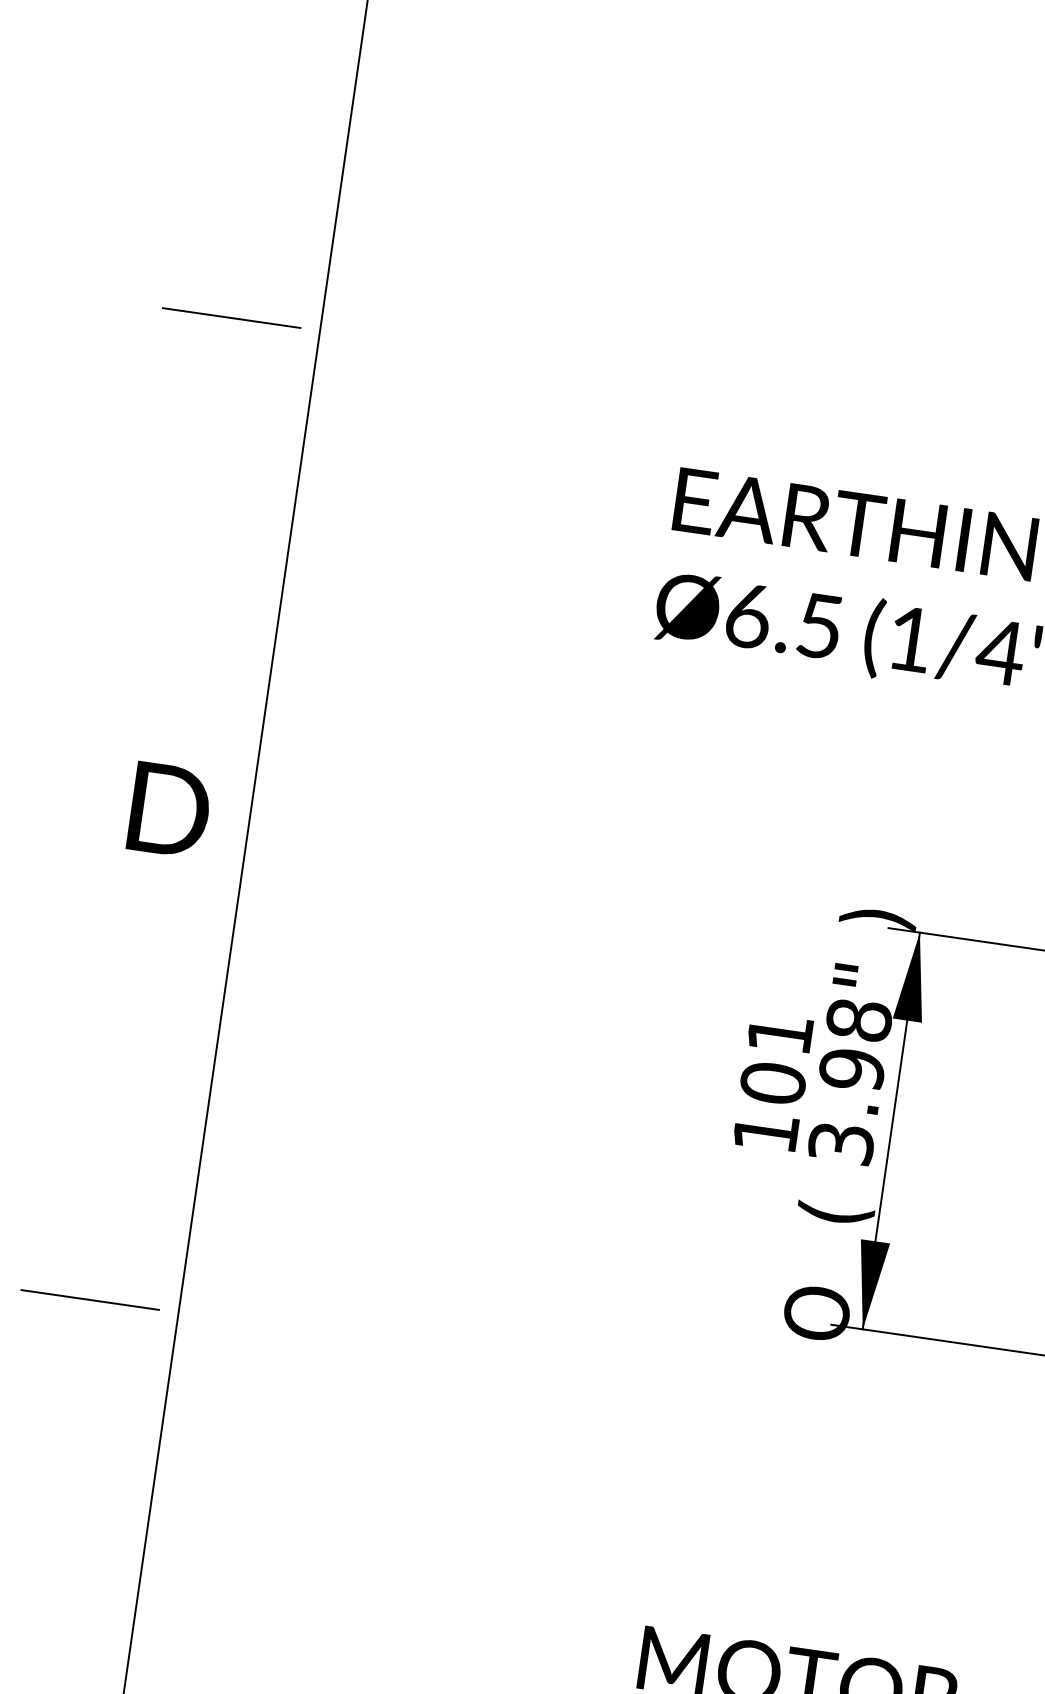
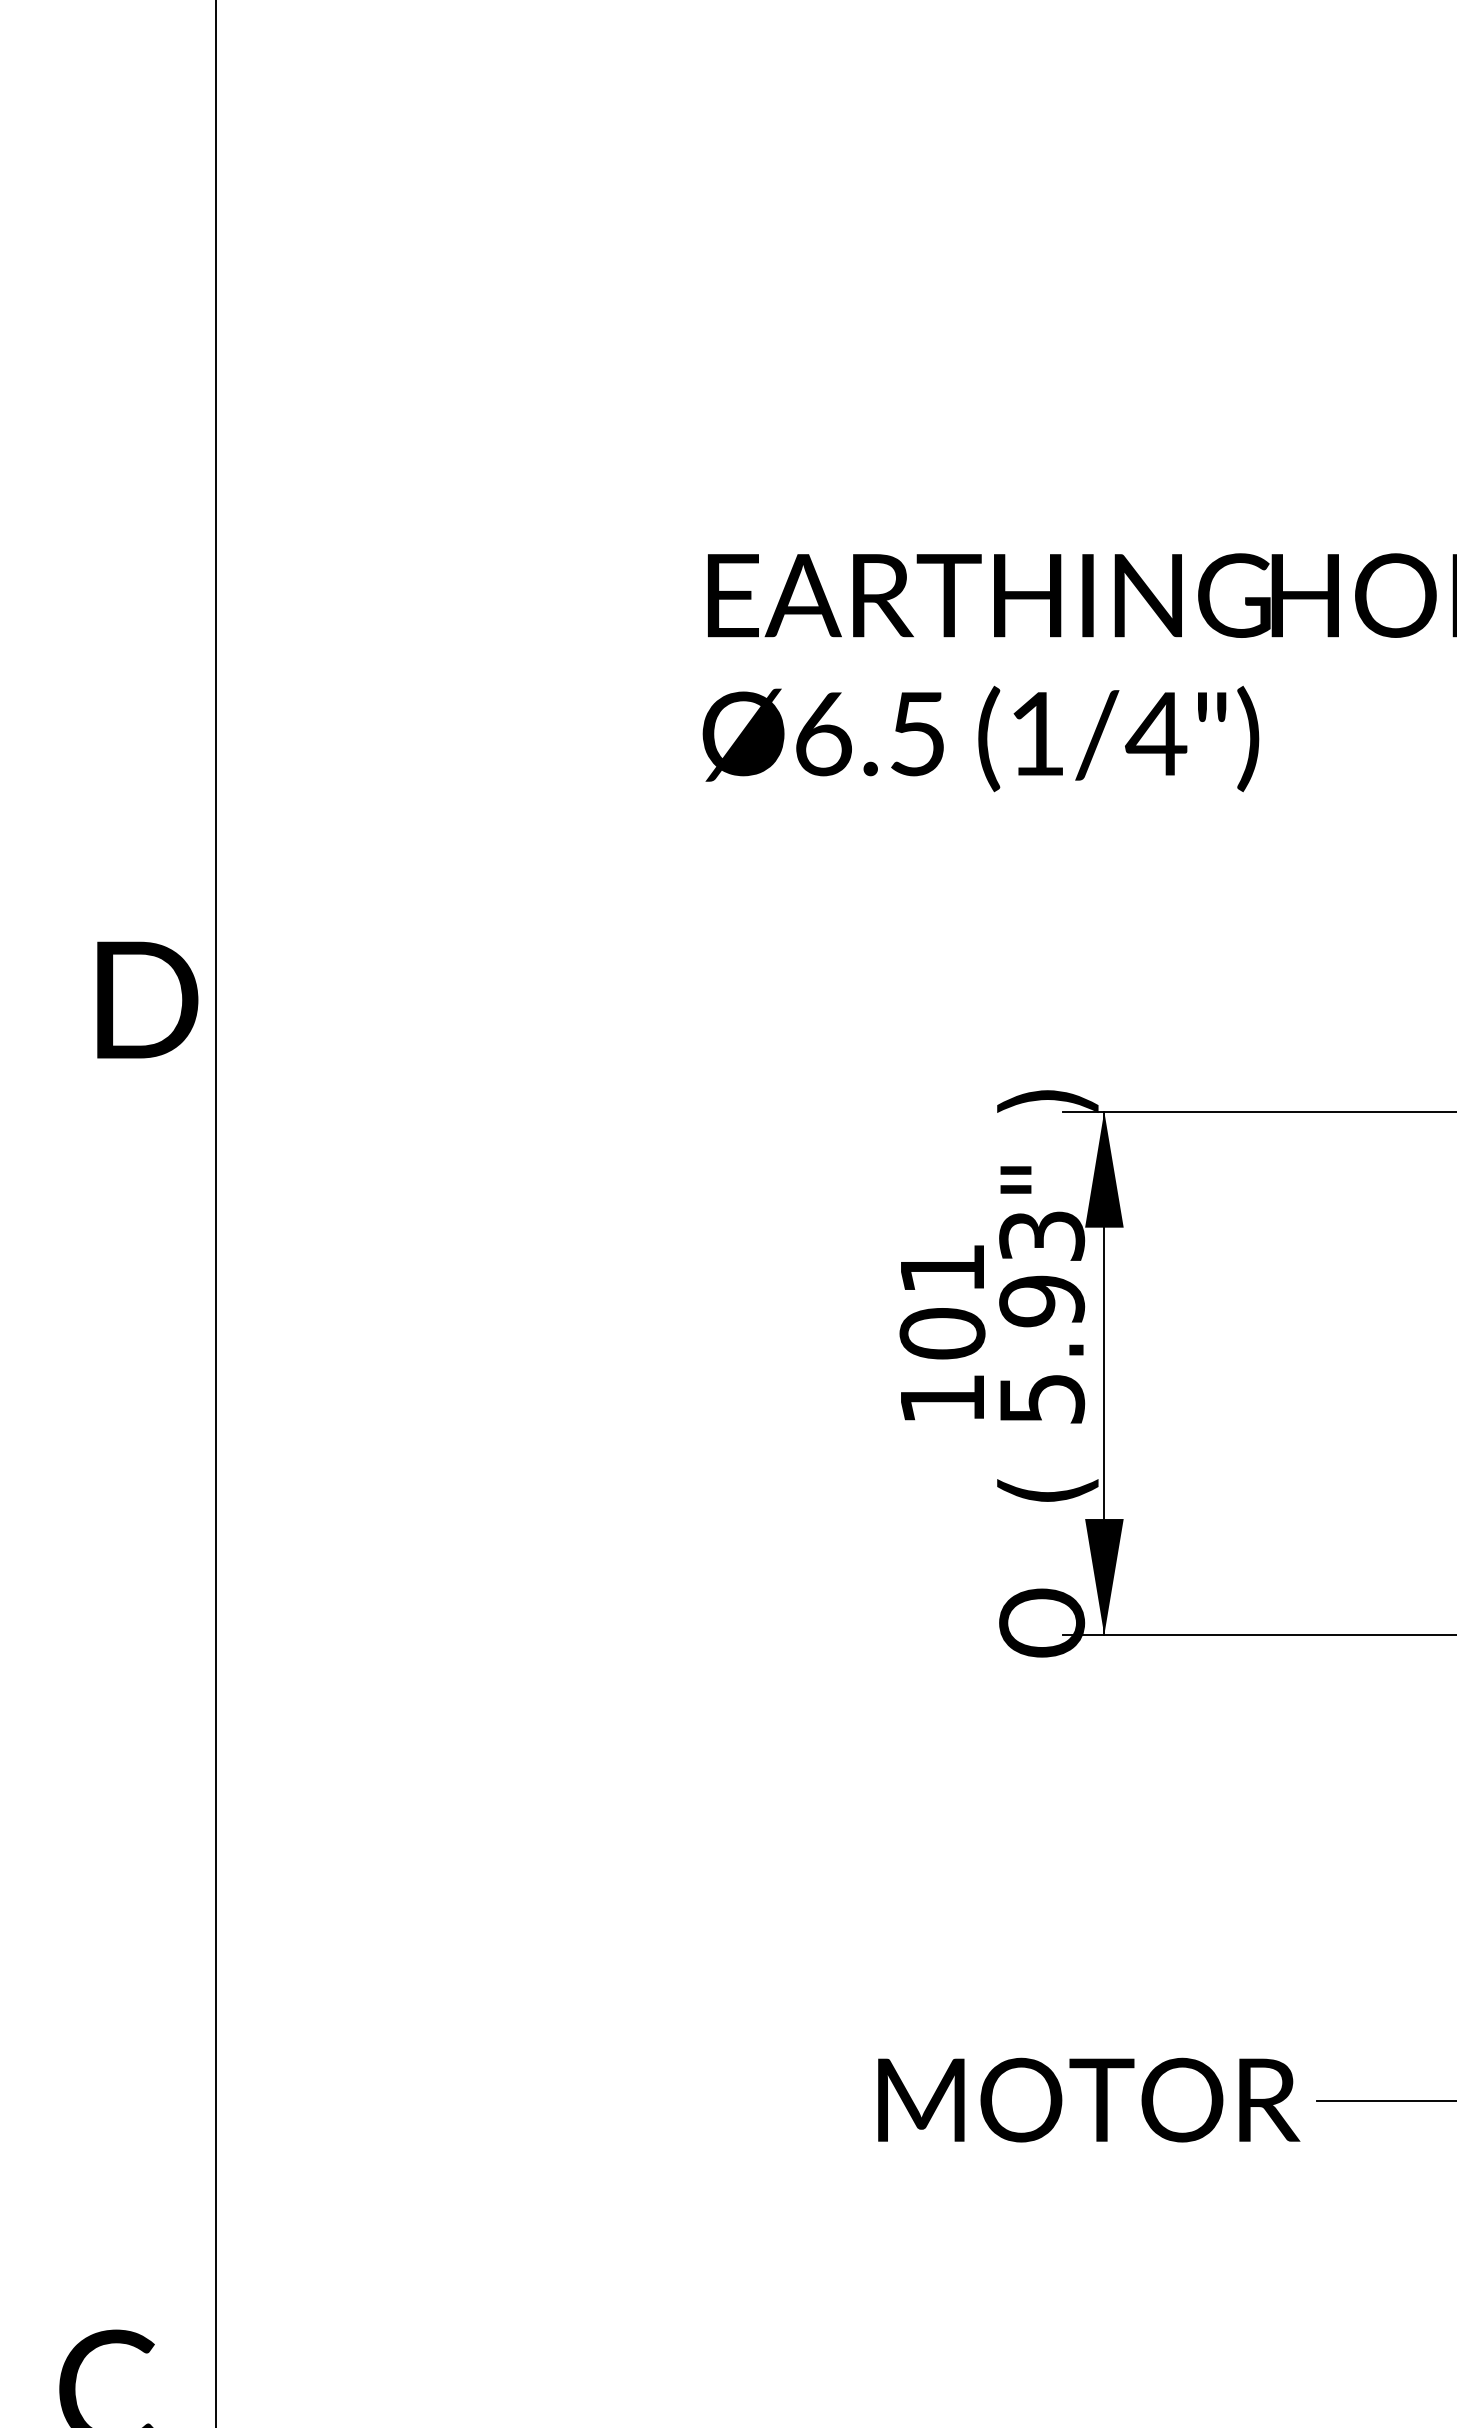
line: (231, 318) -> (99, 445), removed
text: (169, 809) -> (147, 999), moved
text: (850, 1081) -> (1042, 1316), 3.98" -> 5.93"
line: (89, 1300) -> (99, 1741), removed

